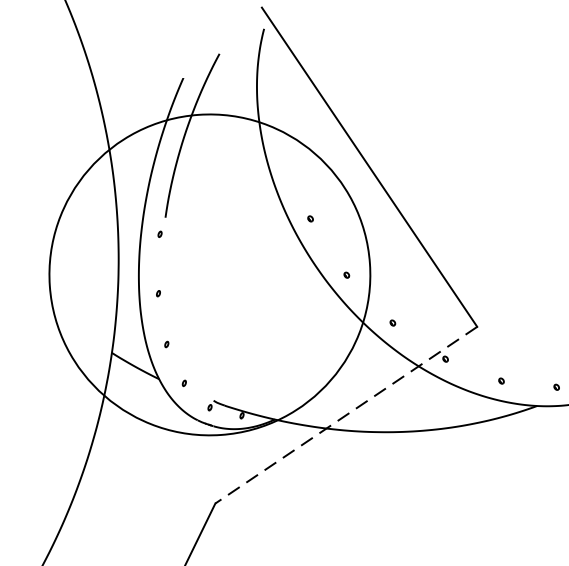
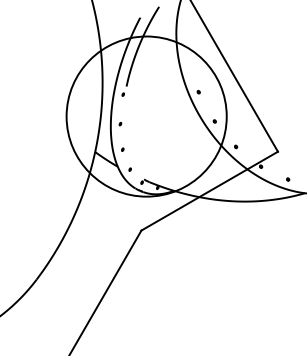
line: (345, 415) -> (209, 191), dashed -> solid

